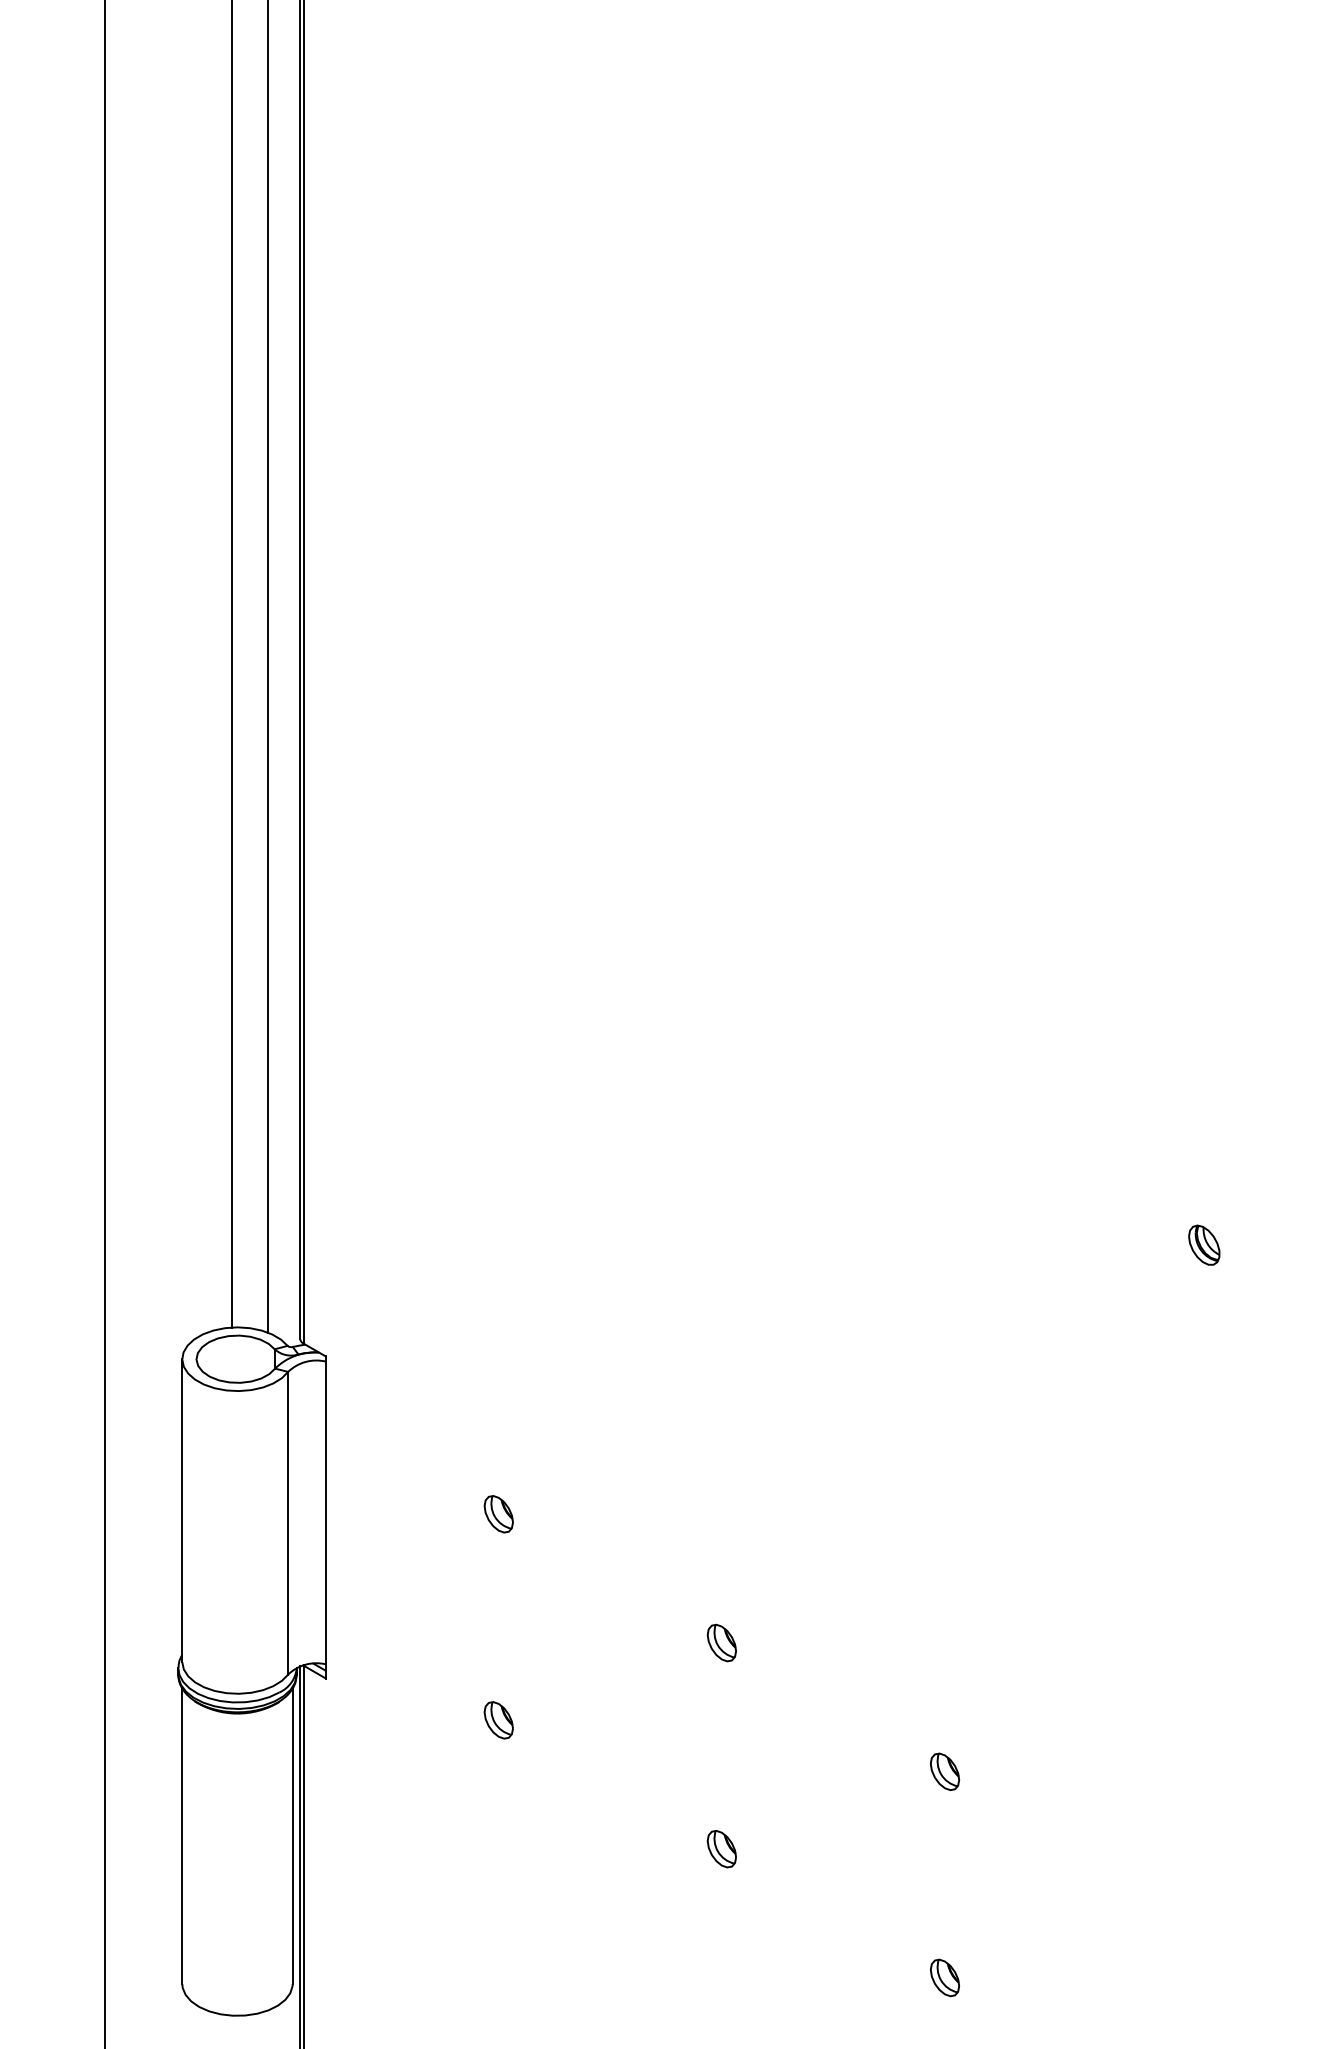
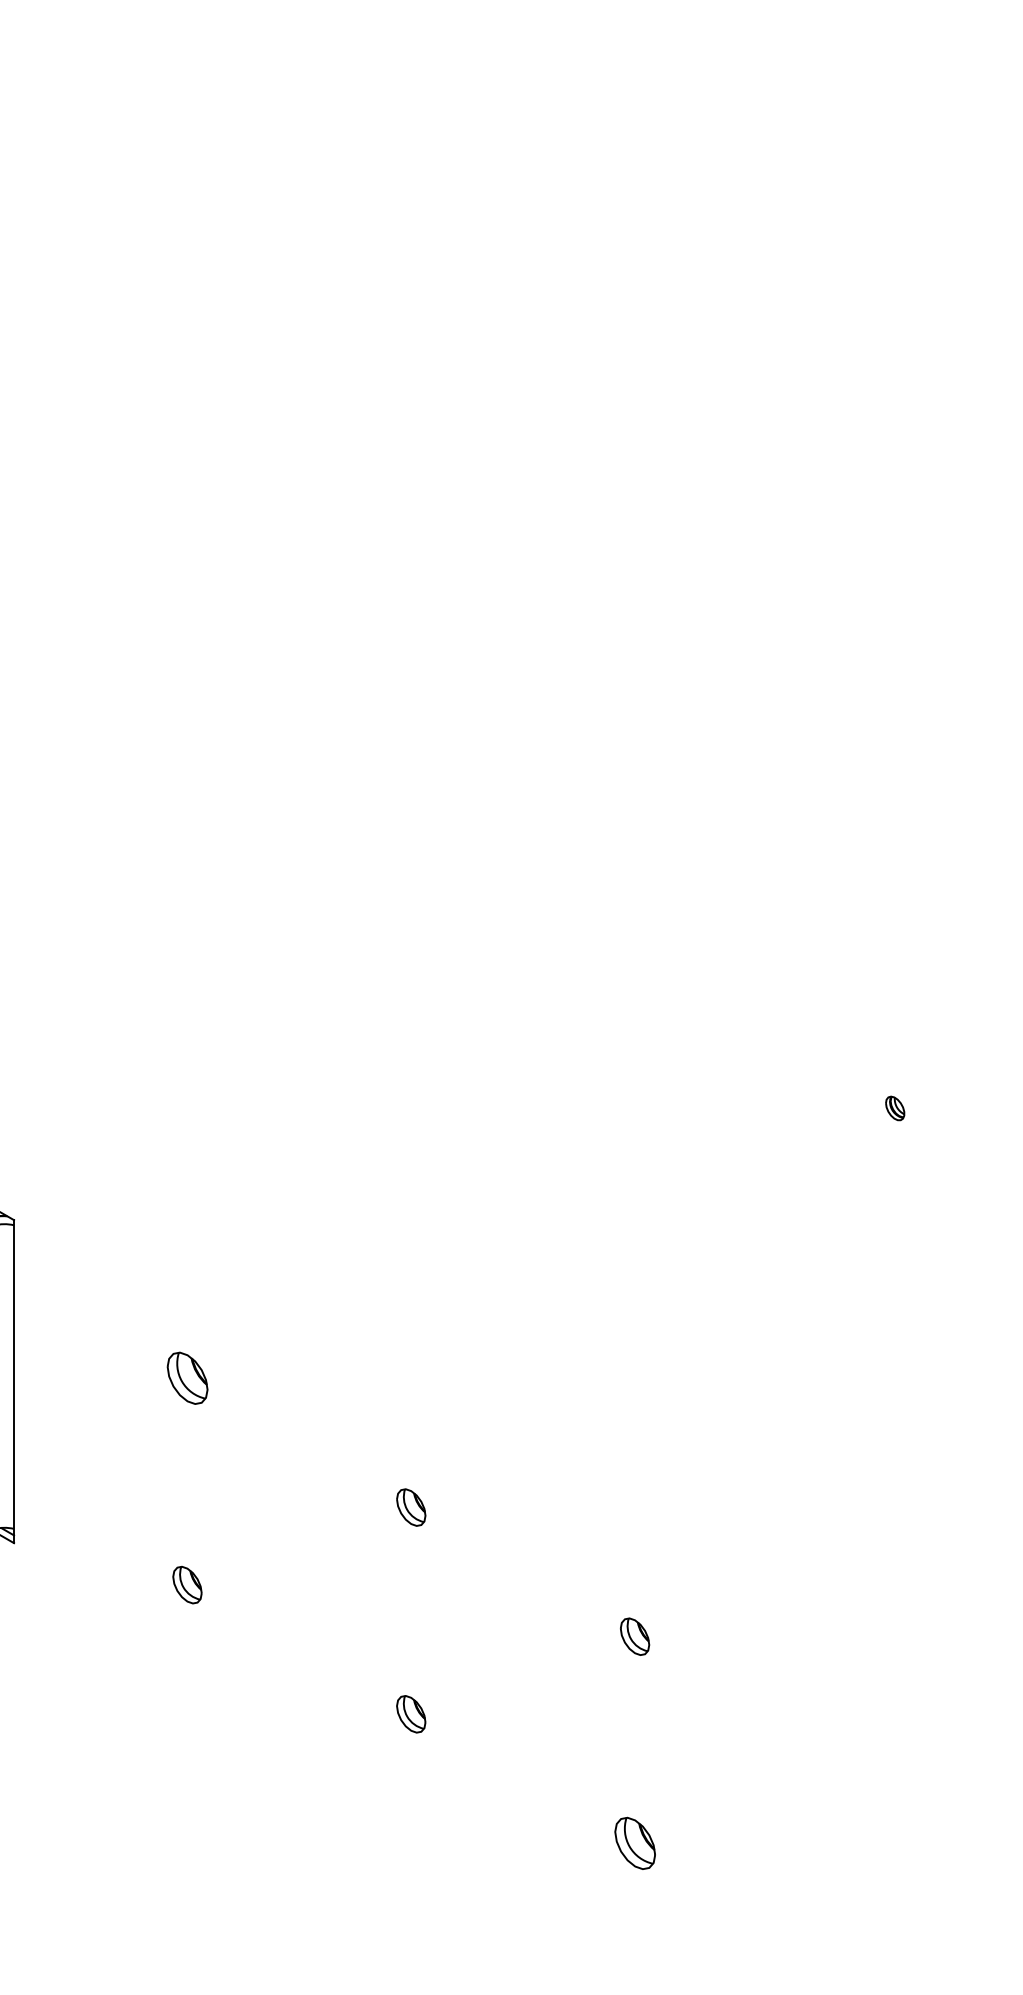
part: (1204, 1244) -> (895, 1107), size x0.6
part: (498, 1514) -> (187, 1378), size x1.4
part: (944, 1977) -> (634, 1843), size x1.4

